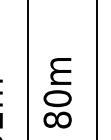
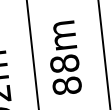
text: (57, 98) -> (64, 63), 80m -> 88m

